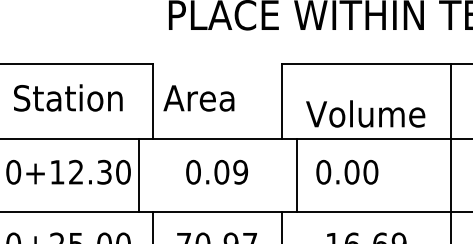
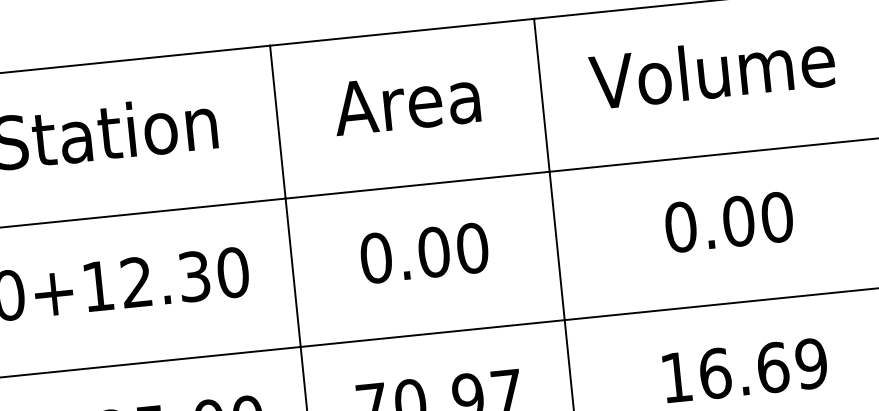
line: (216, 64) -> (400, 33), added
text: (198, 98) -> (405, 102), moved
text: (365, 113) -> (711, 69), moved
text: (240, 172) -> (472, 248), 0.09 -> 0.00
text: (347, 172) -> (729, 222), moved
line: (138, 174) -> (292, 271), moved
line: (296, 174) -> (556, 244), moved

